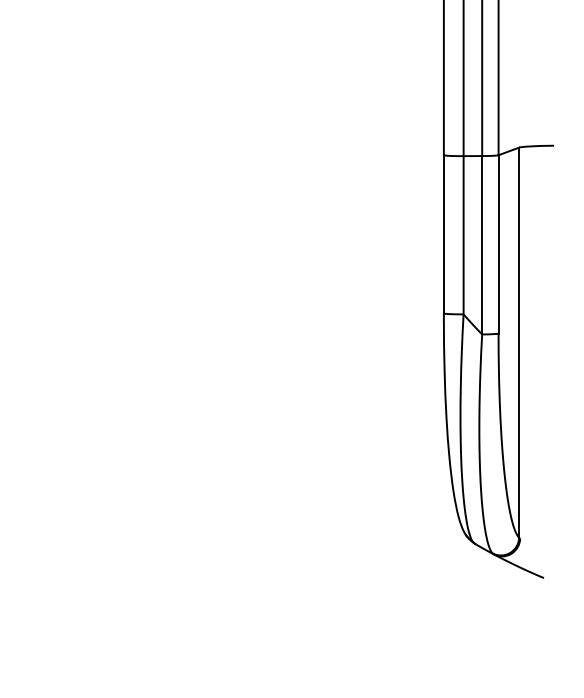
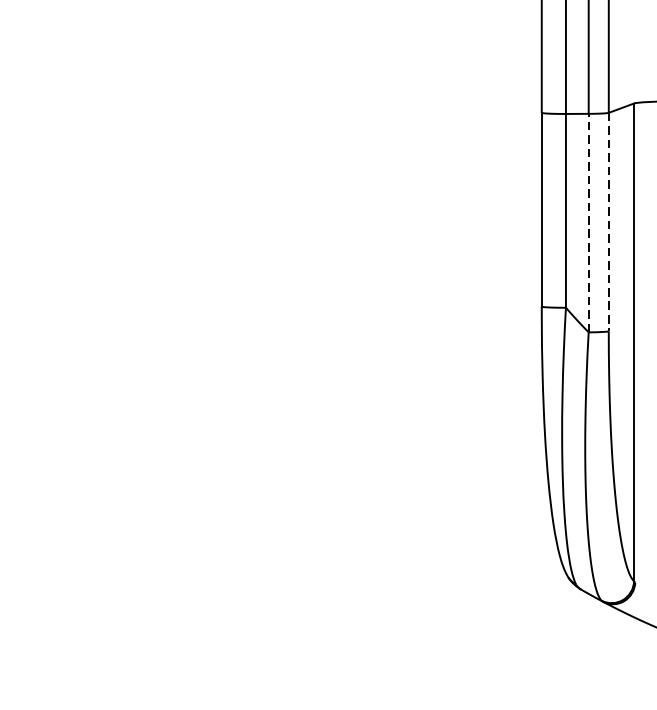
line: (482, 244) -> (589, 222), solid -> dashed
line: (498, 244) -> (608, 222), solid -> dashed

